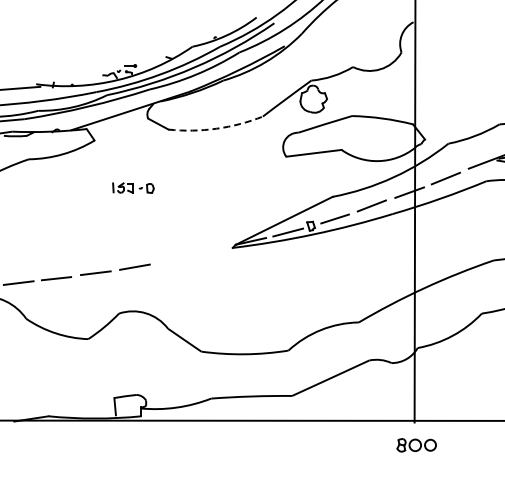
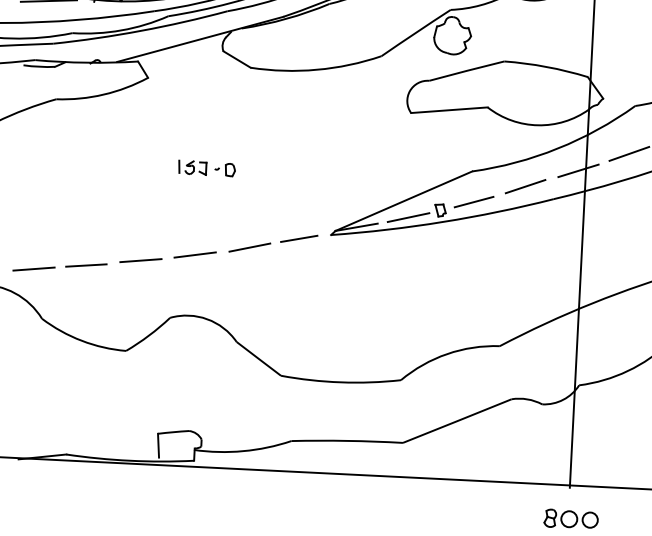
arc: (216, 128) -> (316, 69), dashed -> solid
part: (133, 187) -> (207, 167), moved
line: (189, 256) -> (271, 243), added

